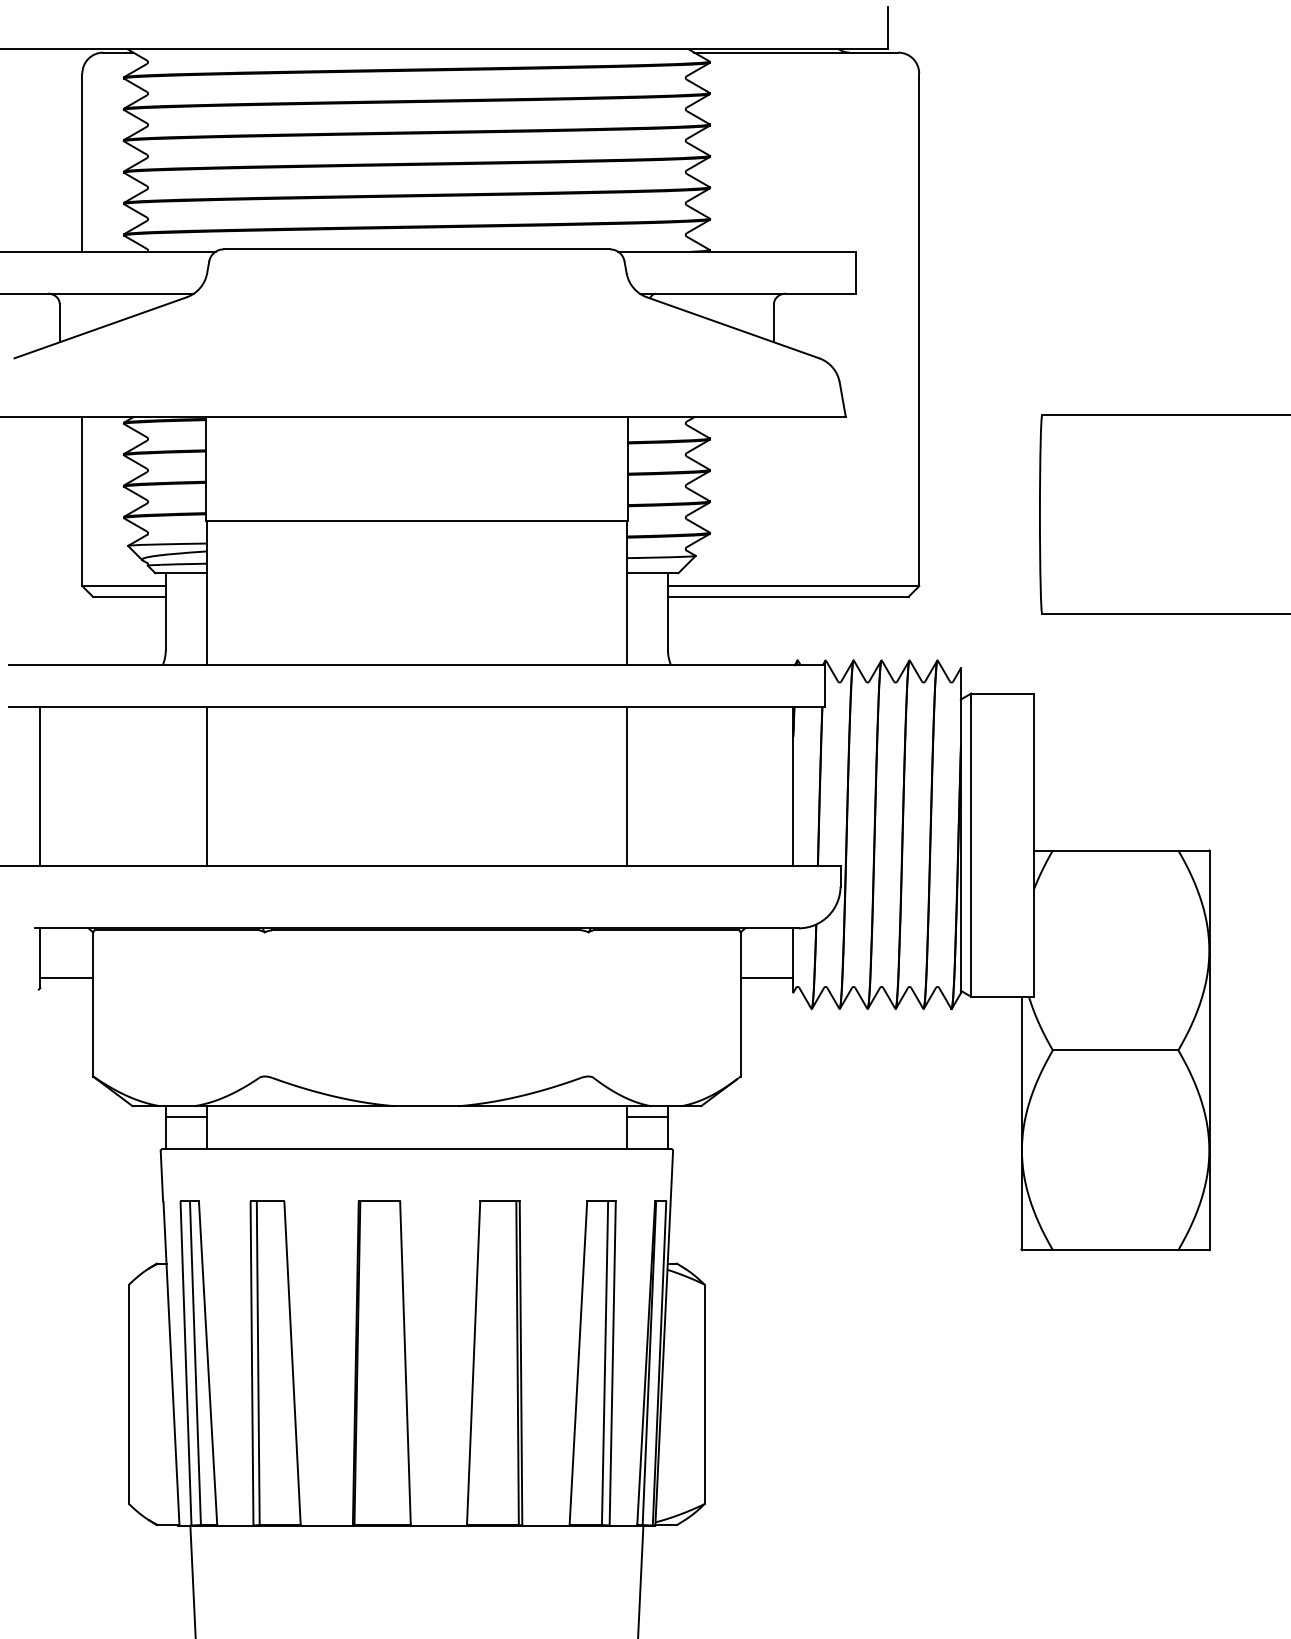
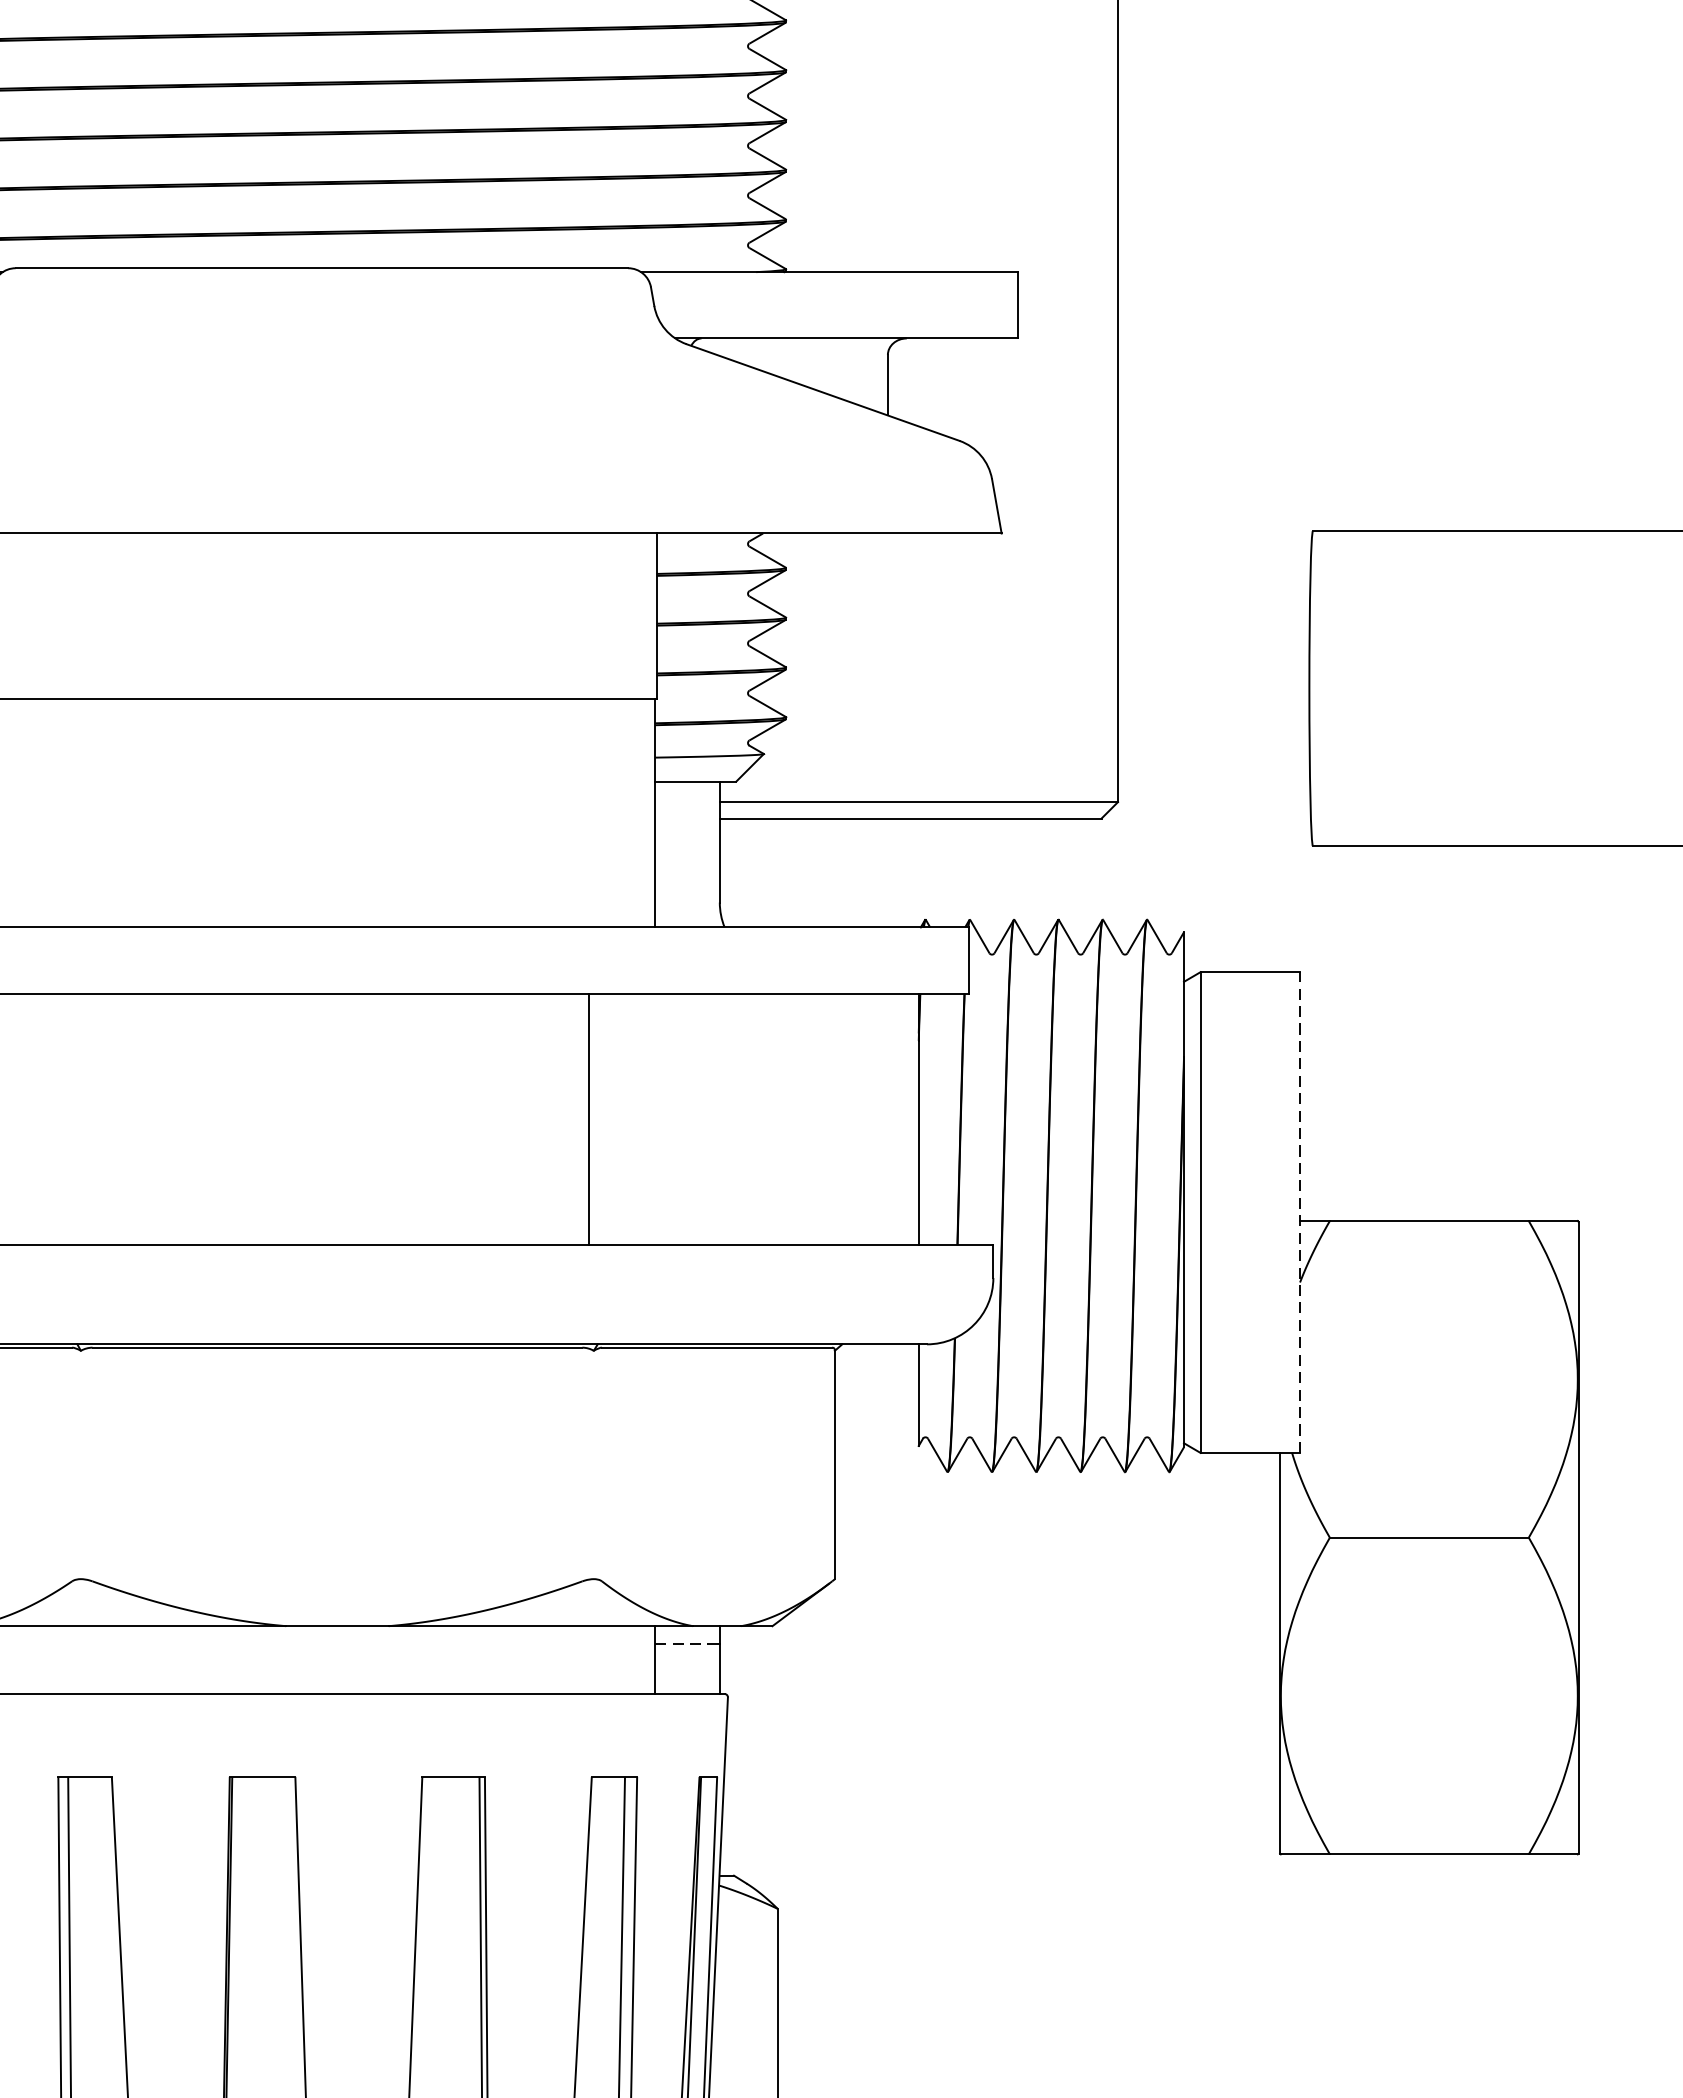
line: (627, 786) -> (589, 1119), moved
line: (1034, 845) -> (1300, 1213), solid -> dashed
line: (766, 978) -> (876, 1423), removed
line: (648, 1117) -> (688, 1644), solid -> dashed

